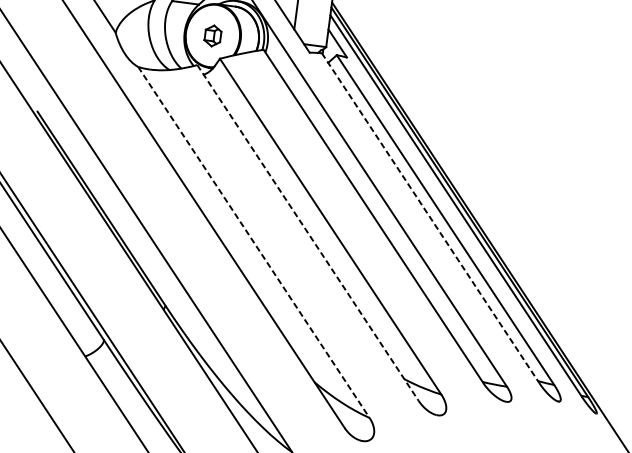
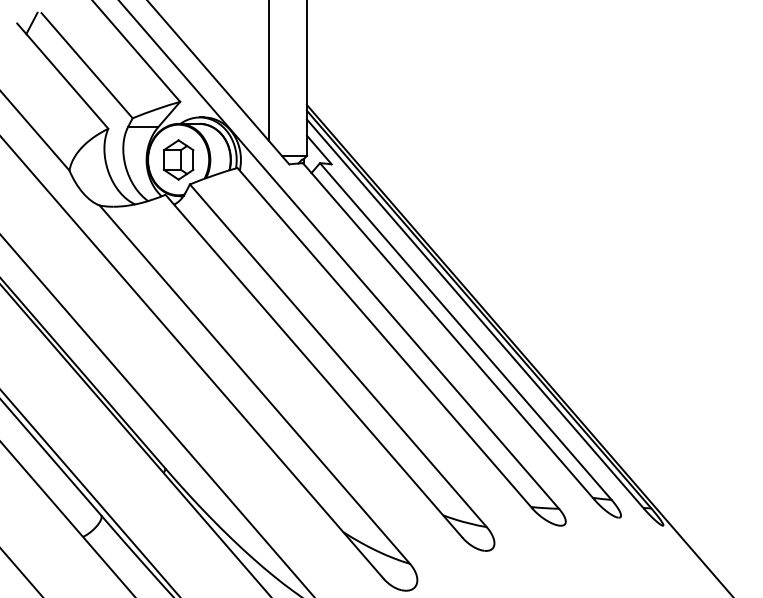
part: (212, 35) -> (178, 159), size x1.67
line: (430, 218) -> (448, 331), dashed -> solid
line: (307, 233) -> (313, 366), dashed -> solid
line: (253, 242) -> (254, 384), dashed -> solid

